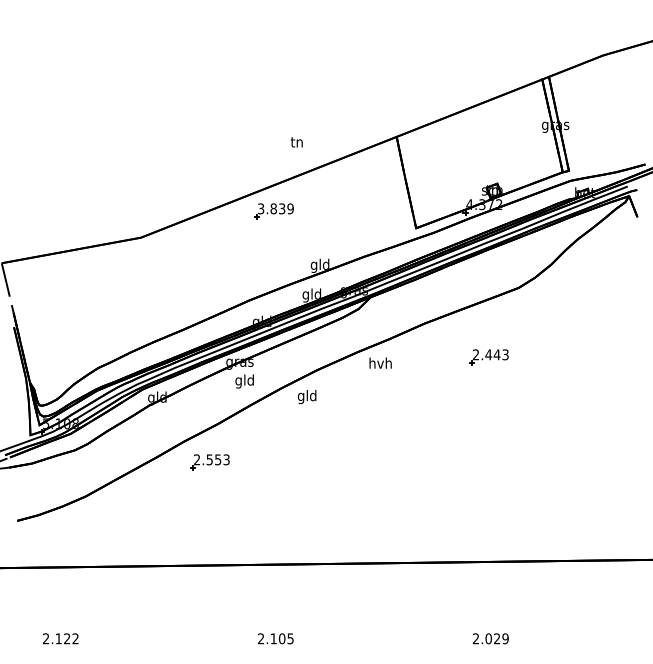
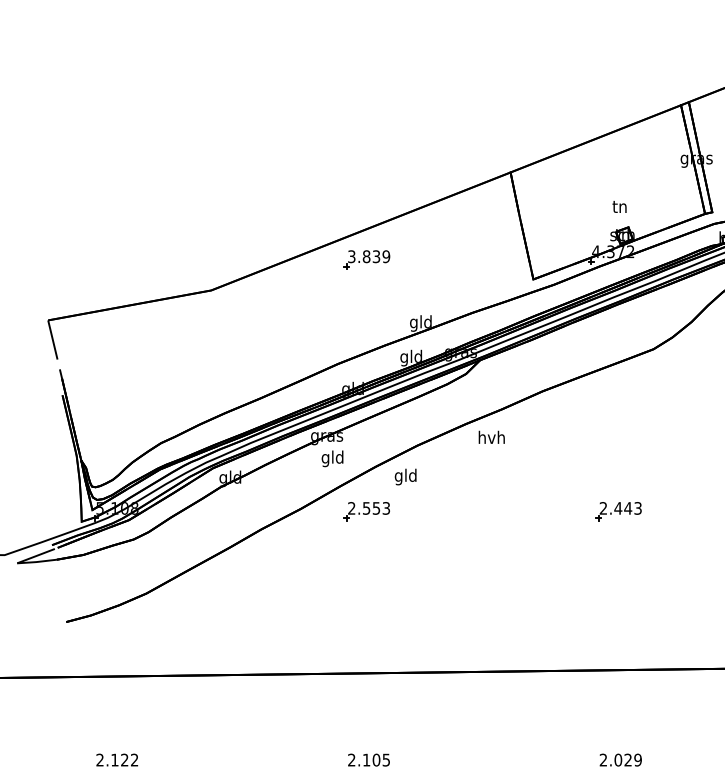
text: (296, 142) -> (619, 207), moved
part: (488, 357) -> (618, 511), moved
part: (209, 462) -> (366, 511), moved

